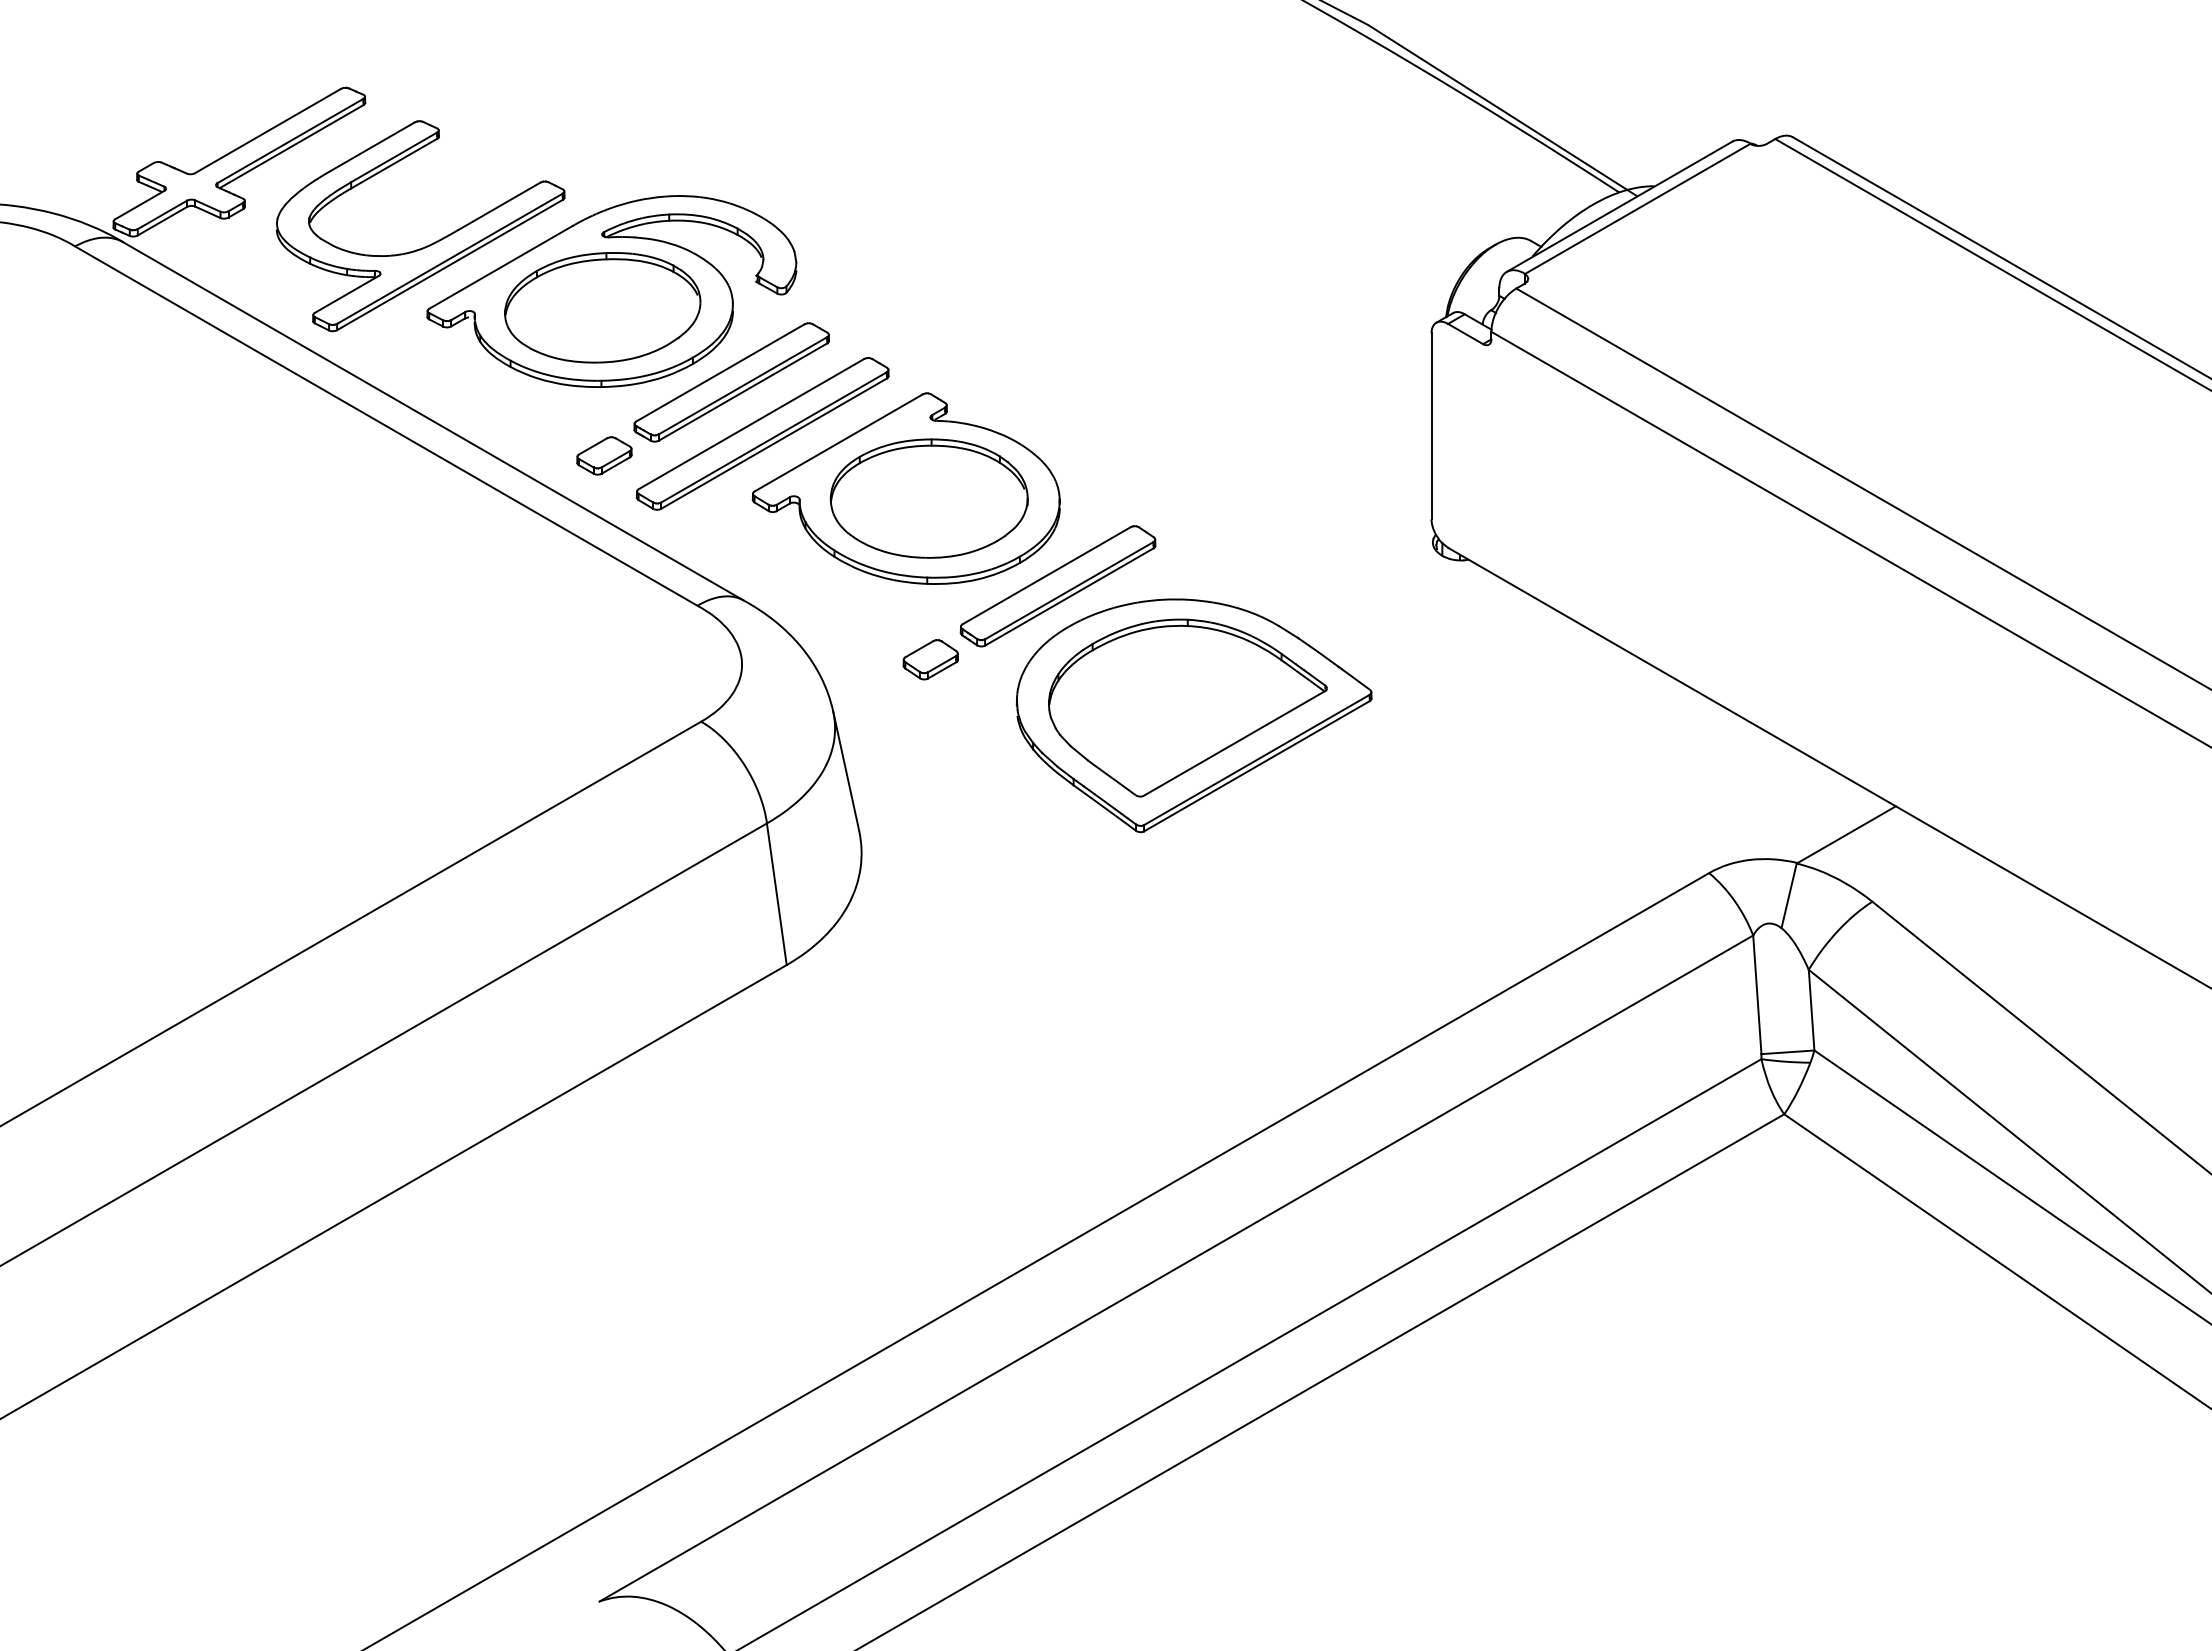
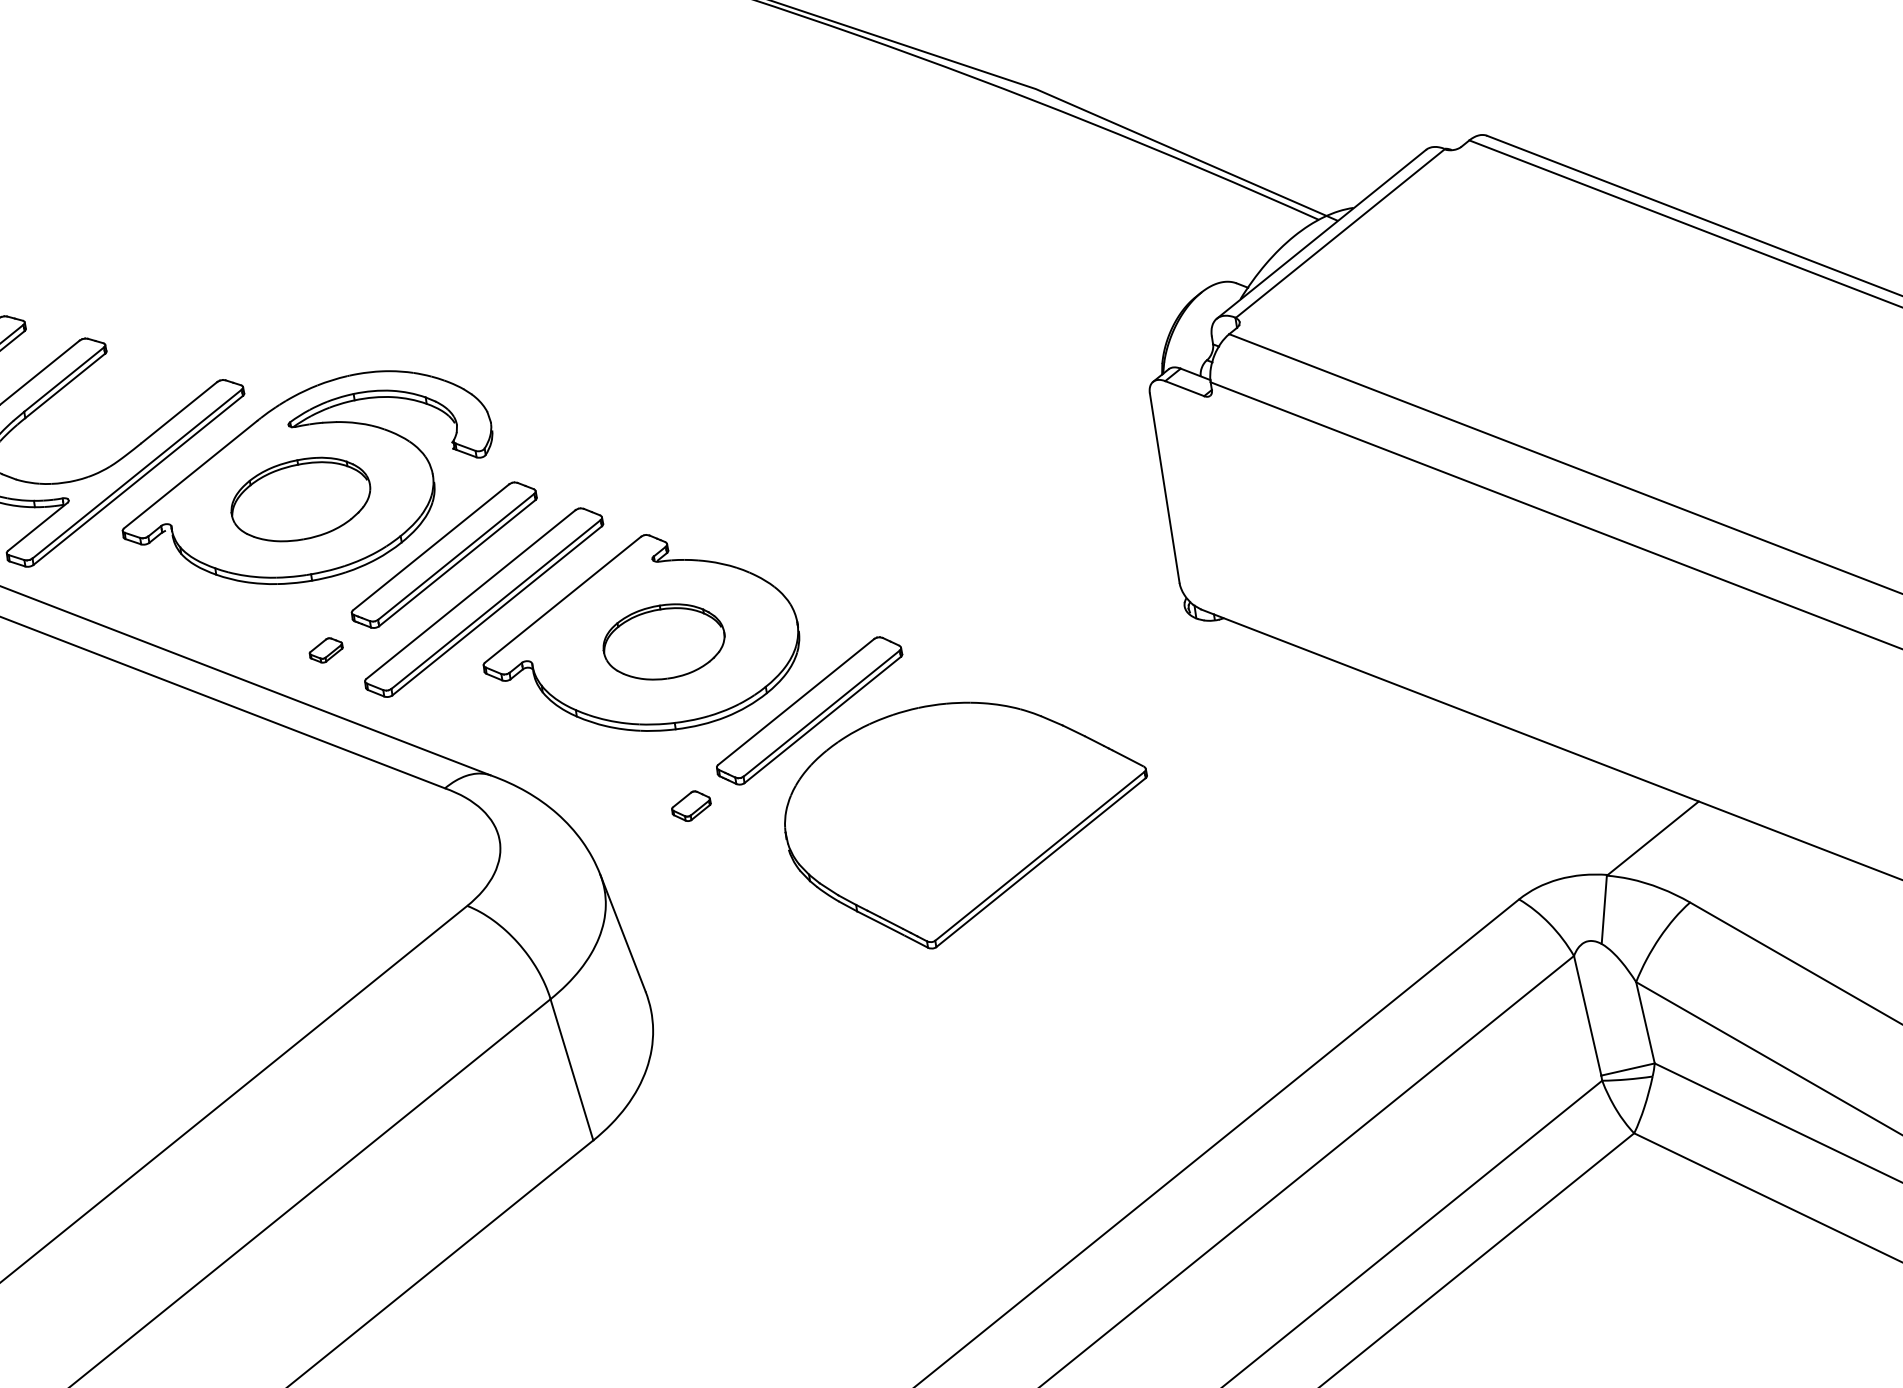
part: (602, 307) -> (300, 499), size x0.7
part: (604, 455) -> (326, 649), size x0.6
part: (928, 498) -> (663, 642), size x0.6
part: (930, 659) -> (691, 805), size x0.7
part: (1187, 707) -> (960, 813), removed

